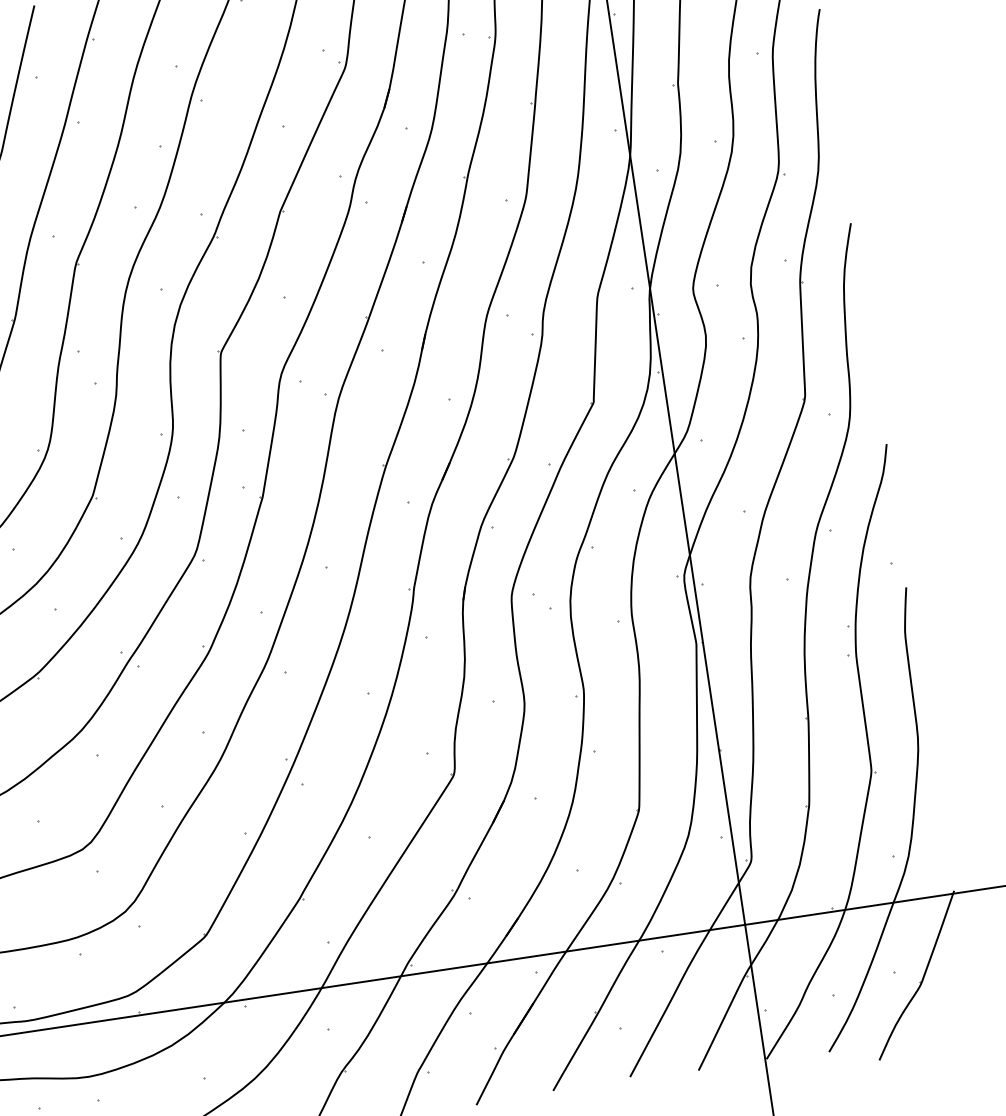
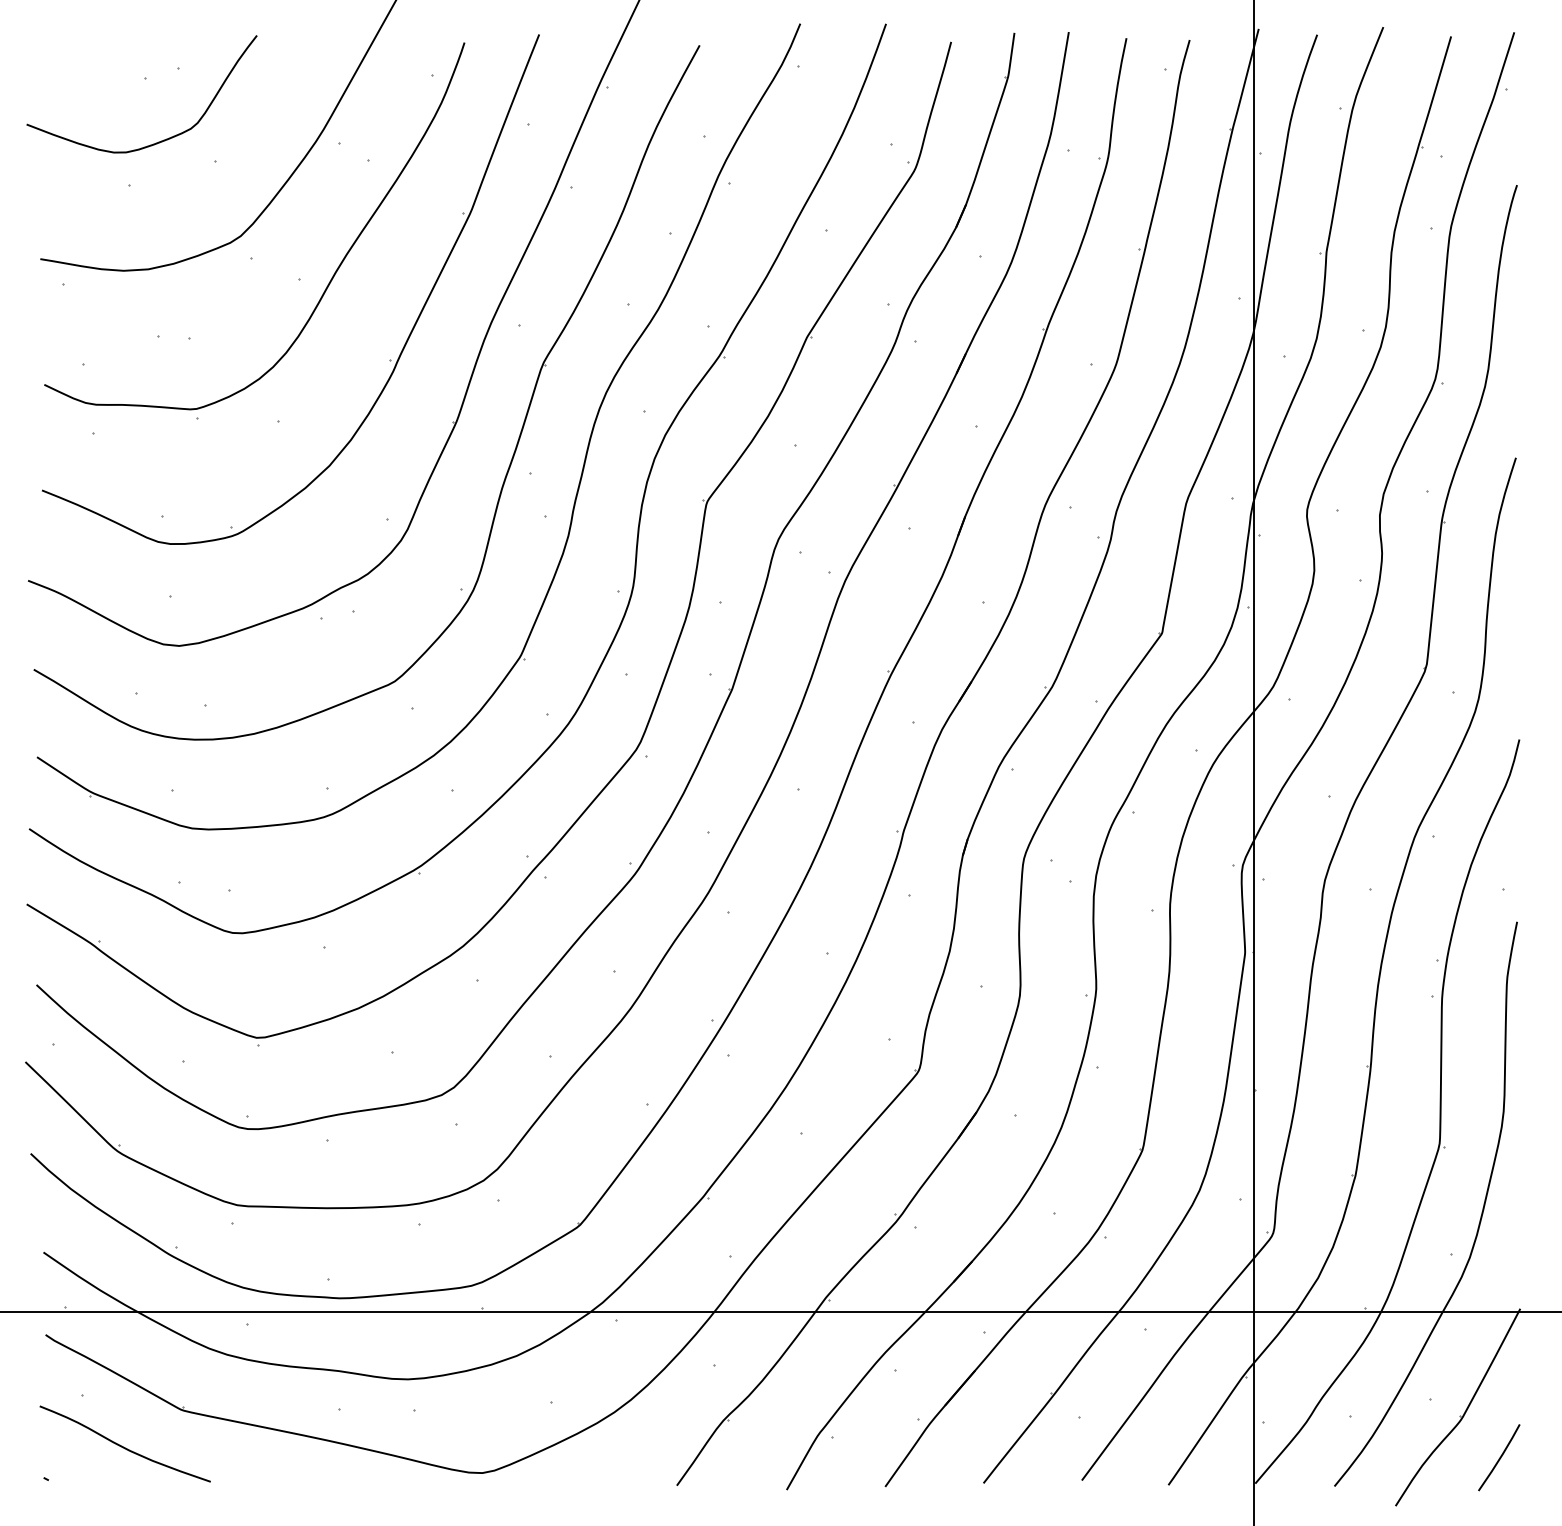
line: (955, 1010) -> (1499, 1457), added

